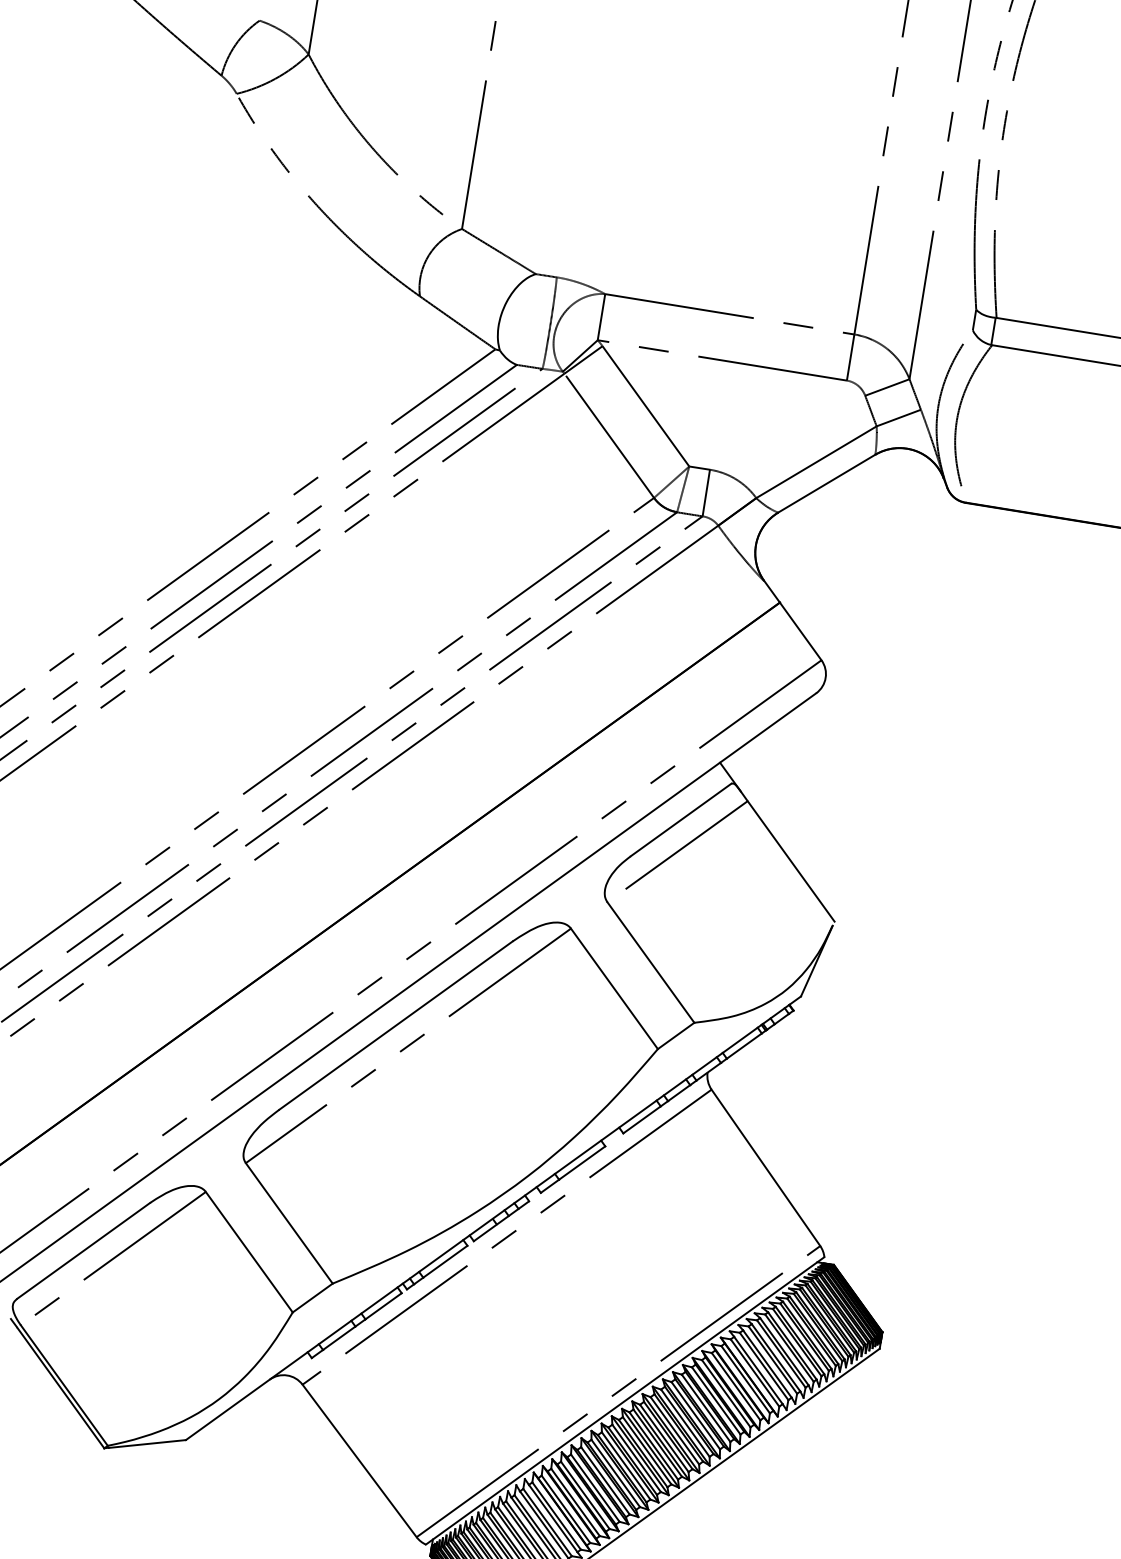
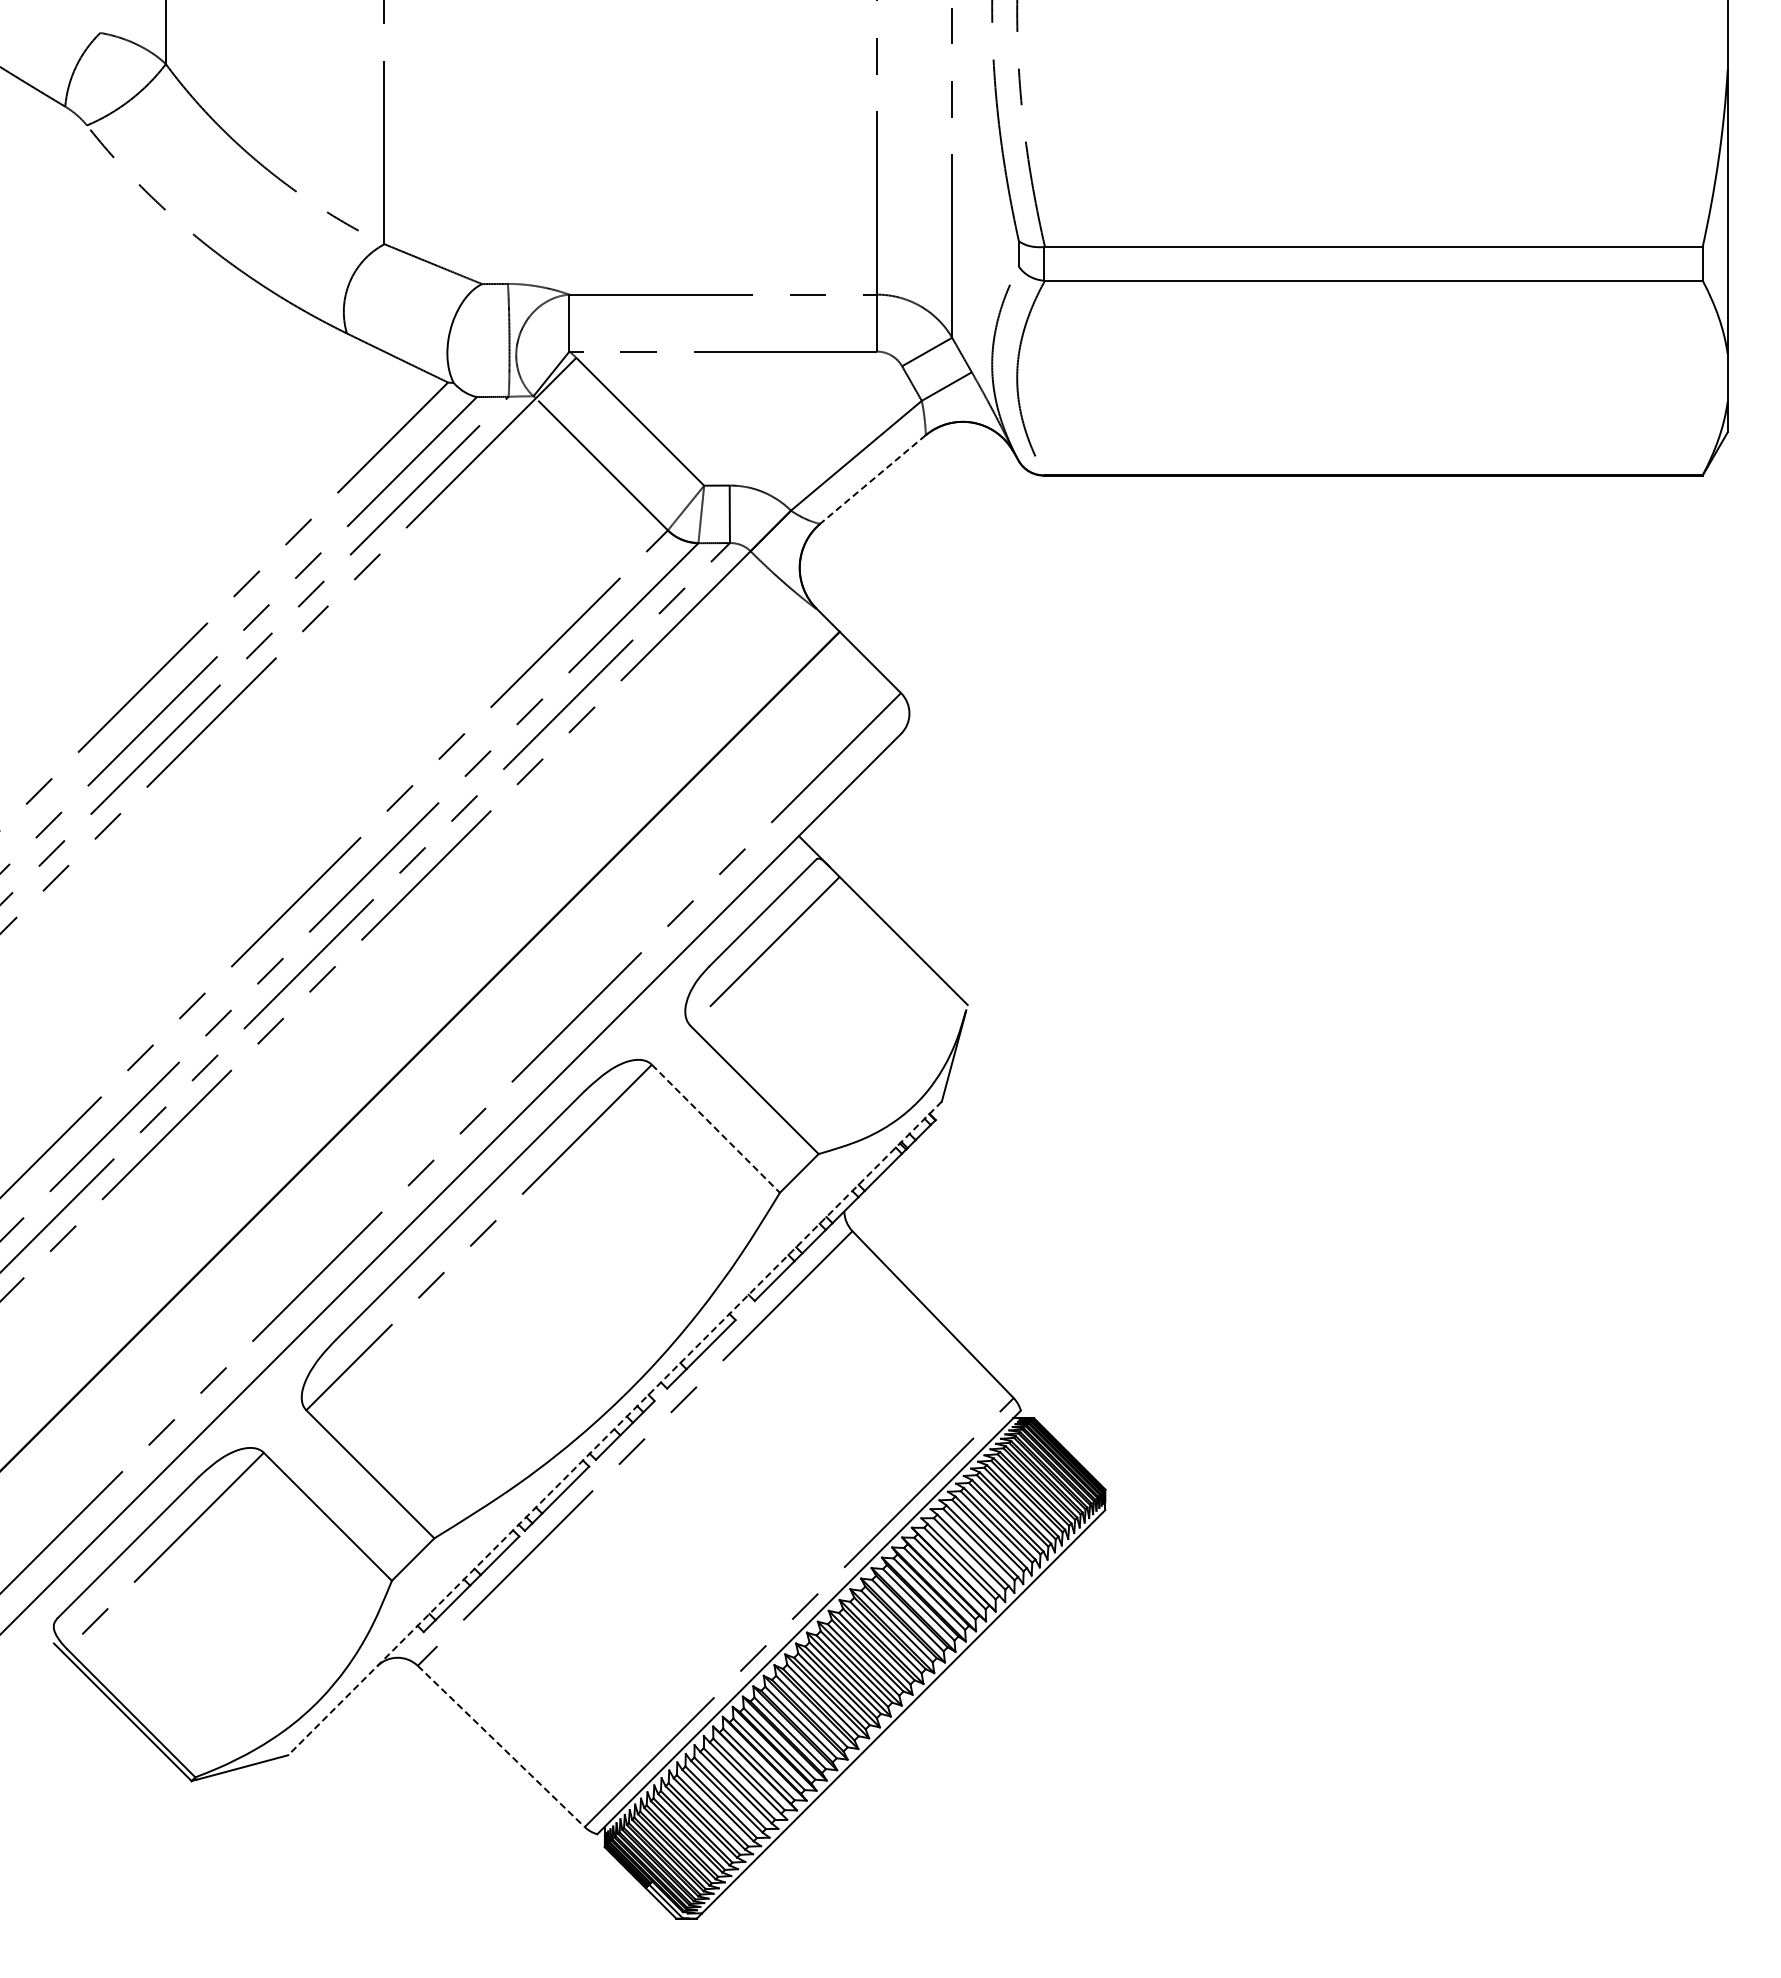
line: (827, 483) -> (873, 479), solid -> dashed
line: (614, 988) -> (715, 1128), solid -> dashed
line: (493, 1218) -> (614, 1428), solid -> dashed
line: (359, 1460) -> (501, 1746), solid -> dashed

